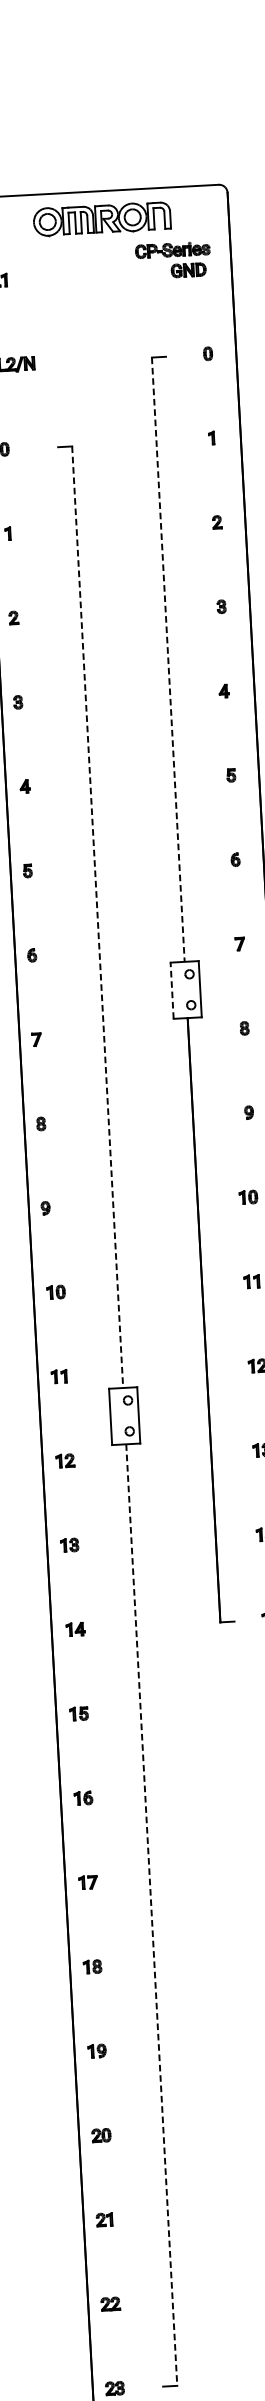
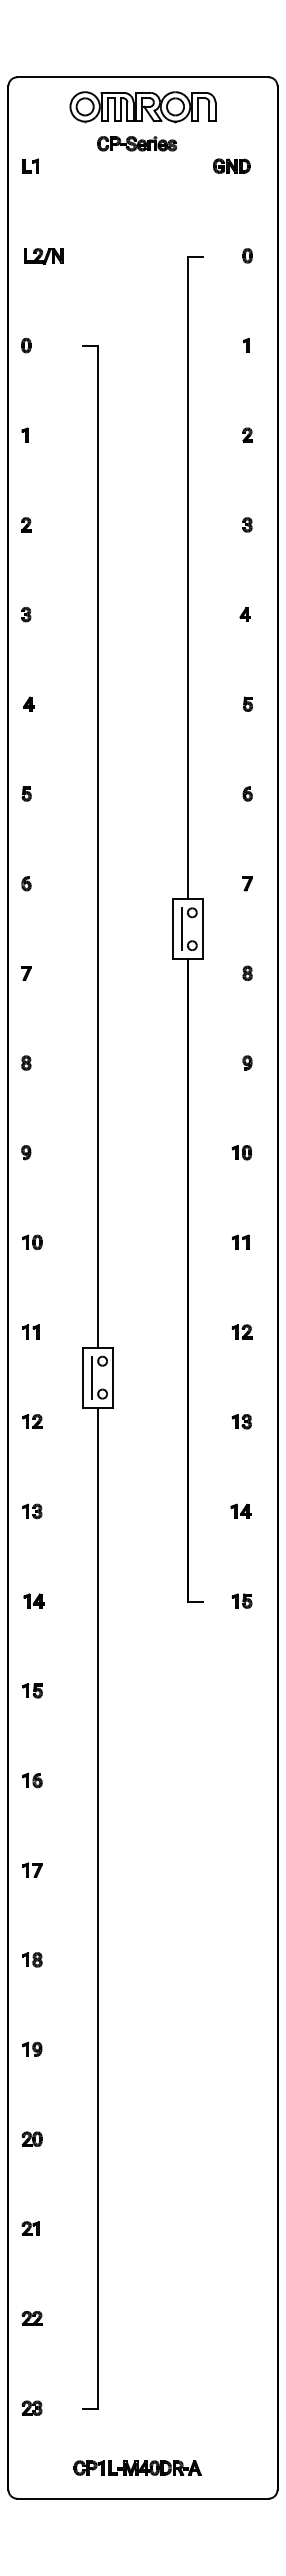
part: (172, 249) -> (136, 143), moved
line: (168, 660) -> (187, 578), dashed -> solid
line: (98, 917) -> (98, 847), dashed -> solid
line: (171, 990) -> (172, 929), dashed -> solid
line: (180, 990) -> (181, 929), added
line: (119, 1416) -> (92, 1377), added
line: (152, 1915) -> (98, 1908), dashed -> solid

